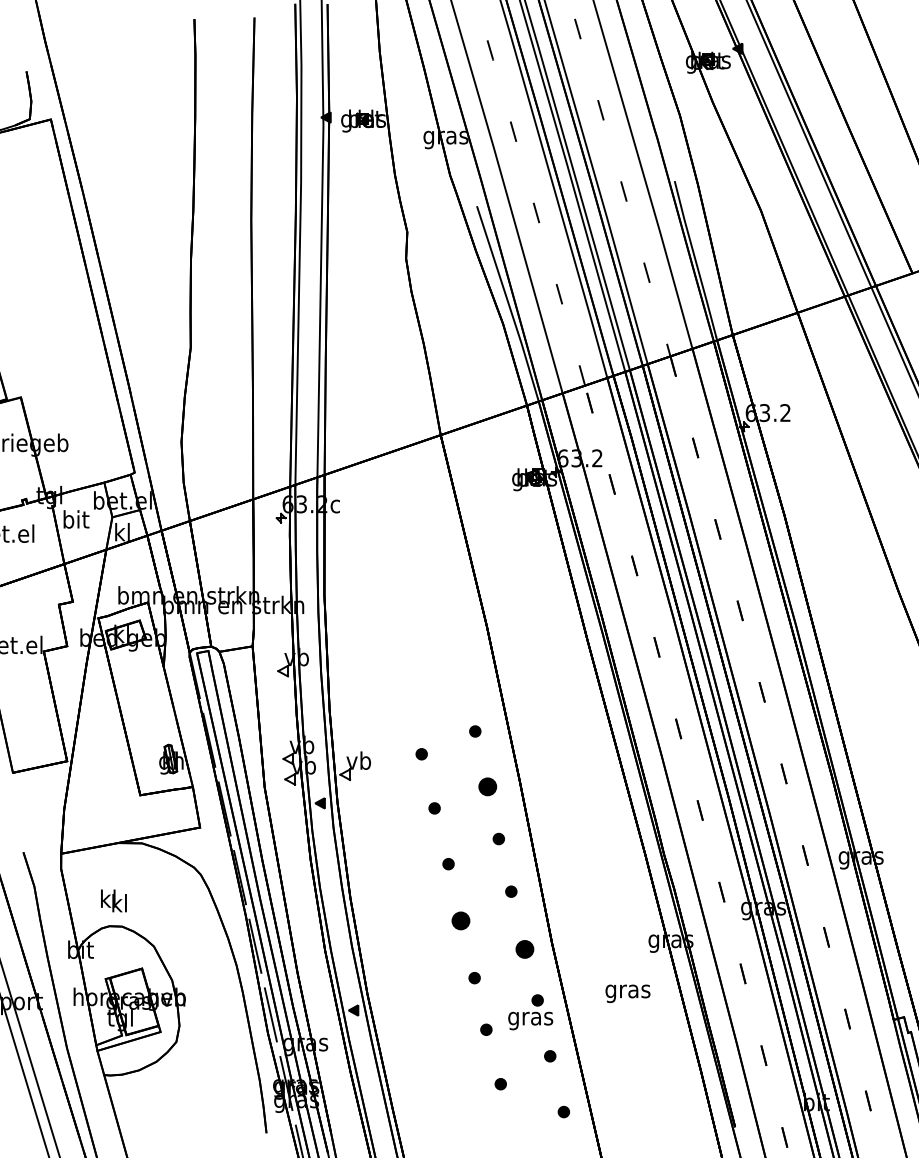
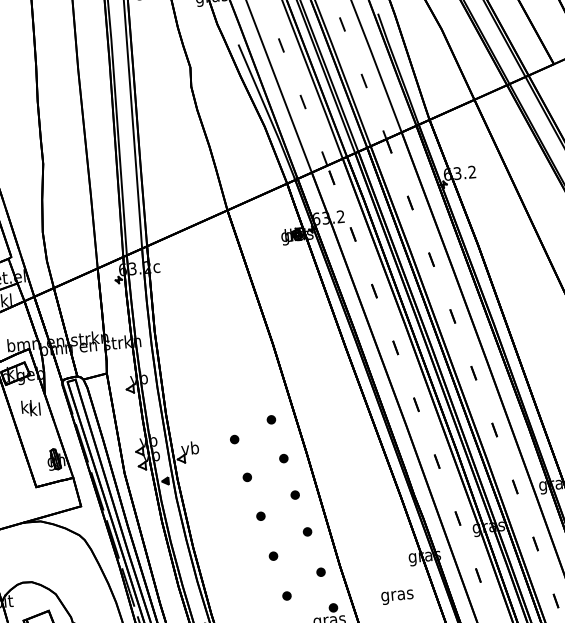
part: (487, 786) -> (283, 458), size x0.62
text: (113, 900) -> (30, 407), moved
part: (460, 921) -> (273, 556), size x0.62
part: (524, 949) -> (320, 572), size x0.62

